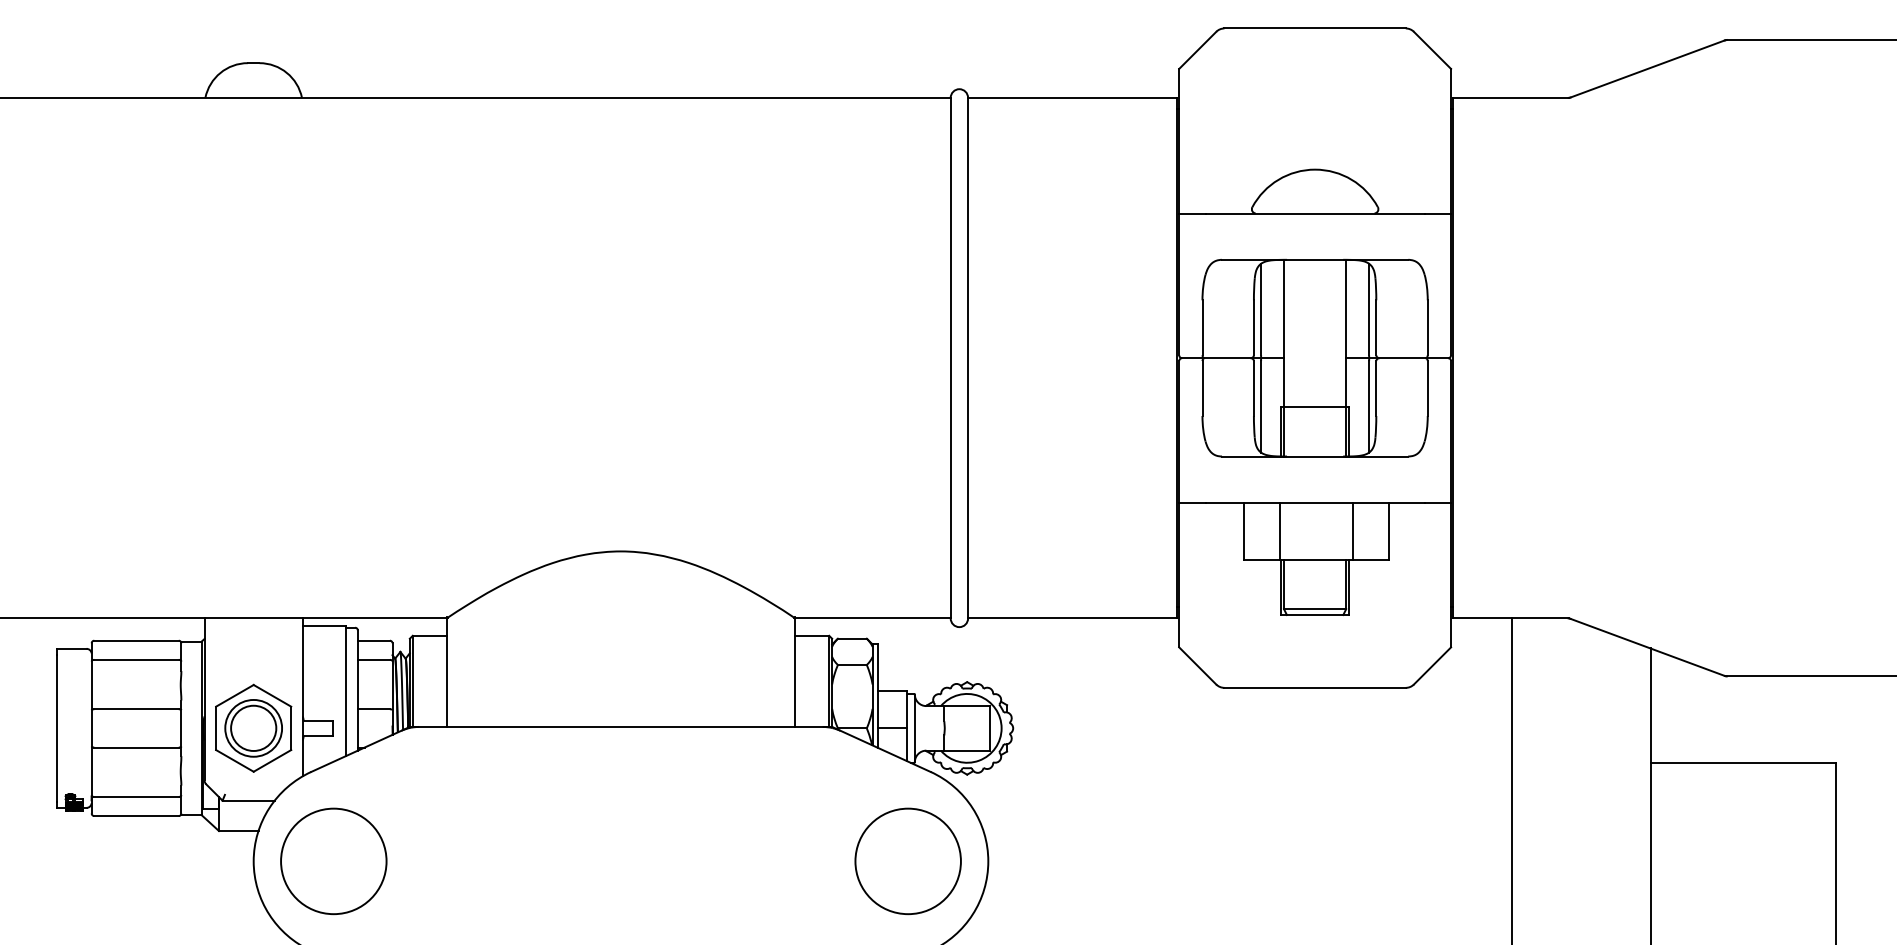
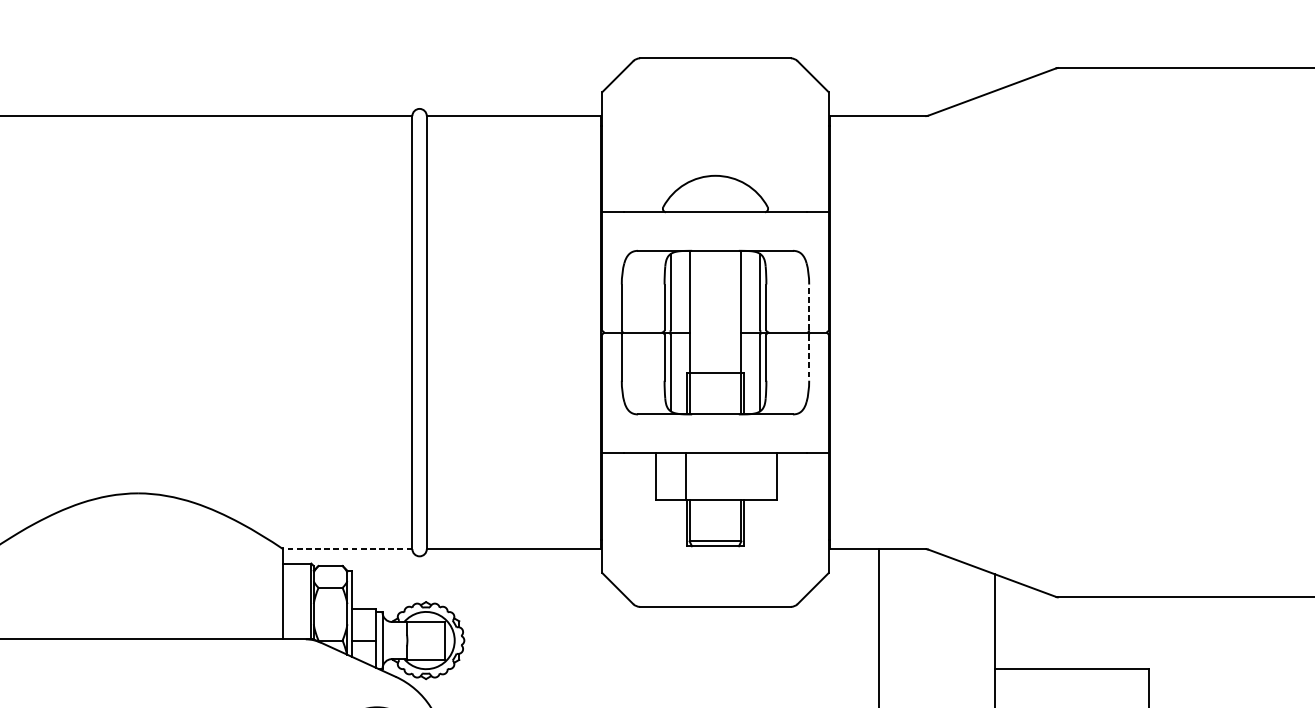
line: (1427, 327) -> (808, 307), solid -> dashed
line: (1427, 389) -> (808, 358), solid -> dashed
line: (1352, 530) -> (746, 475), removed
line: (871, 618) -> (346, 549), solid -> dashed

